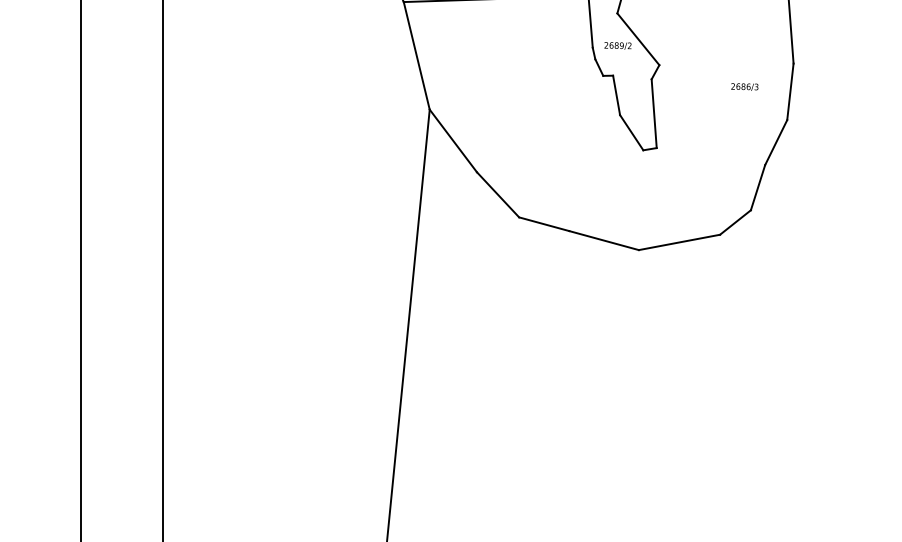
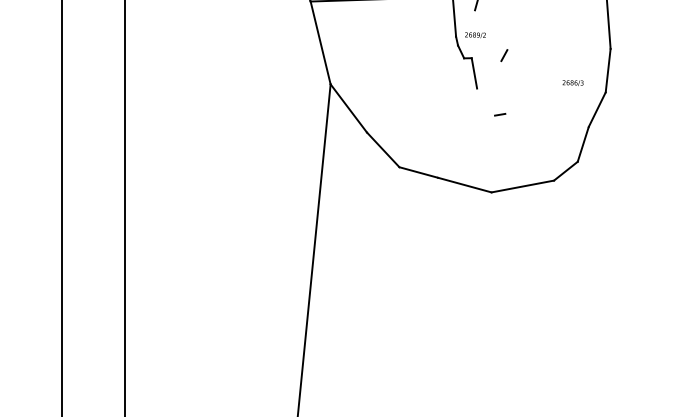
line: (638, 39) -> (491, 30), removed
text: (744, 86) -> (572, 82), moved
line: (653, 113) -> (502, 87), removed
line: (631, 132) -> (485, 101), removed

